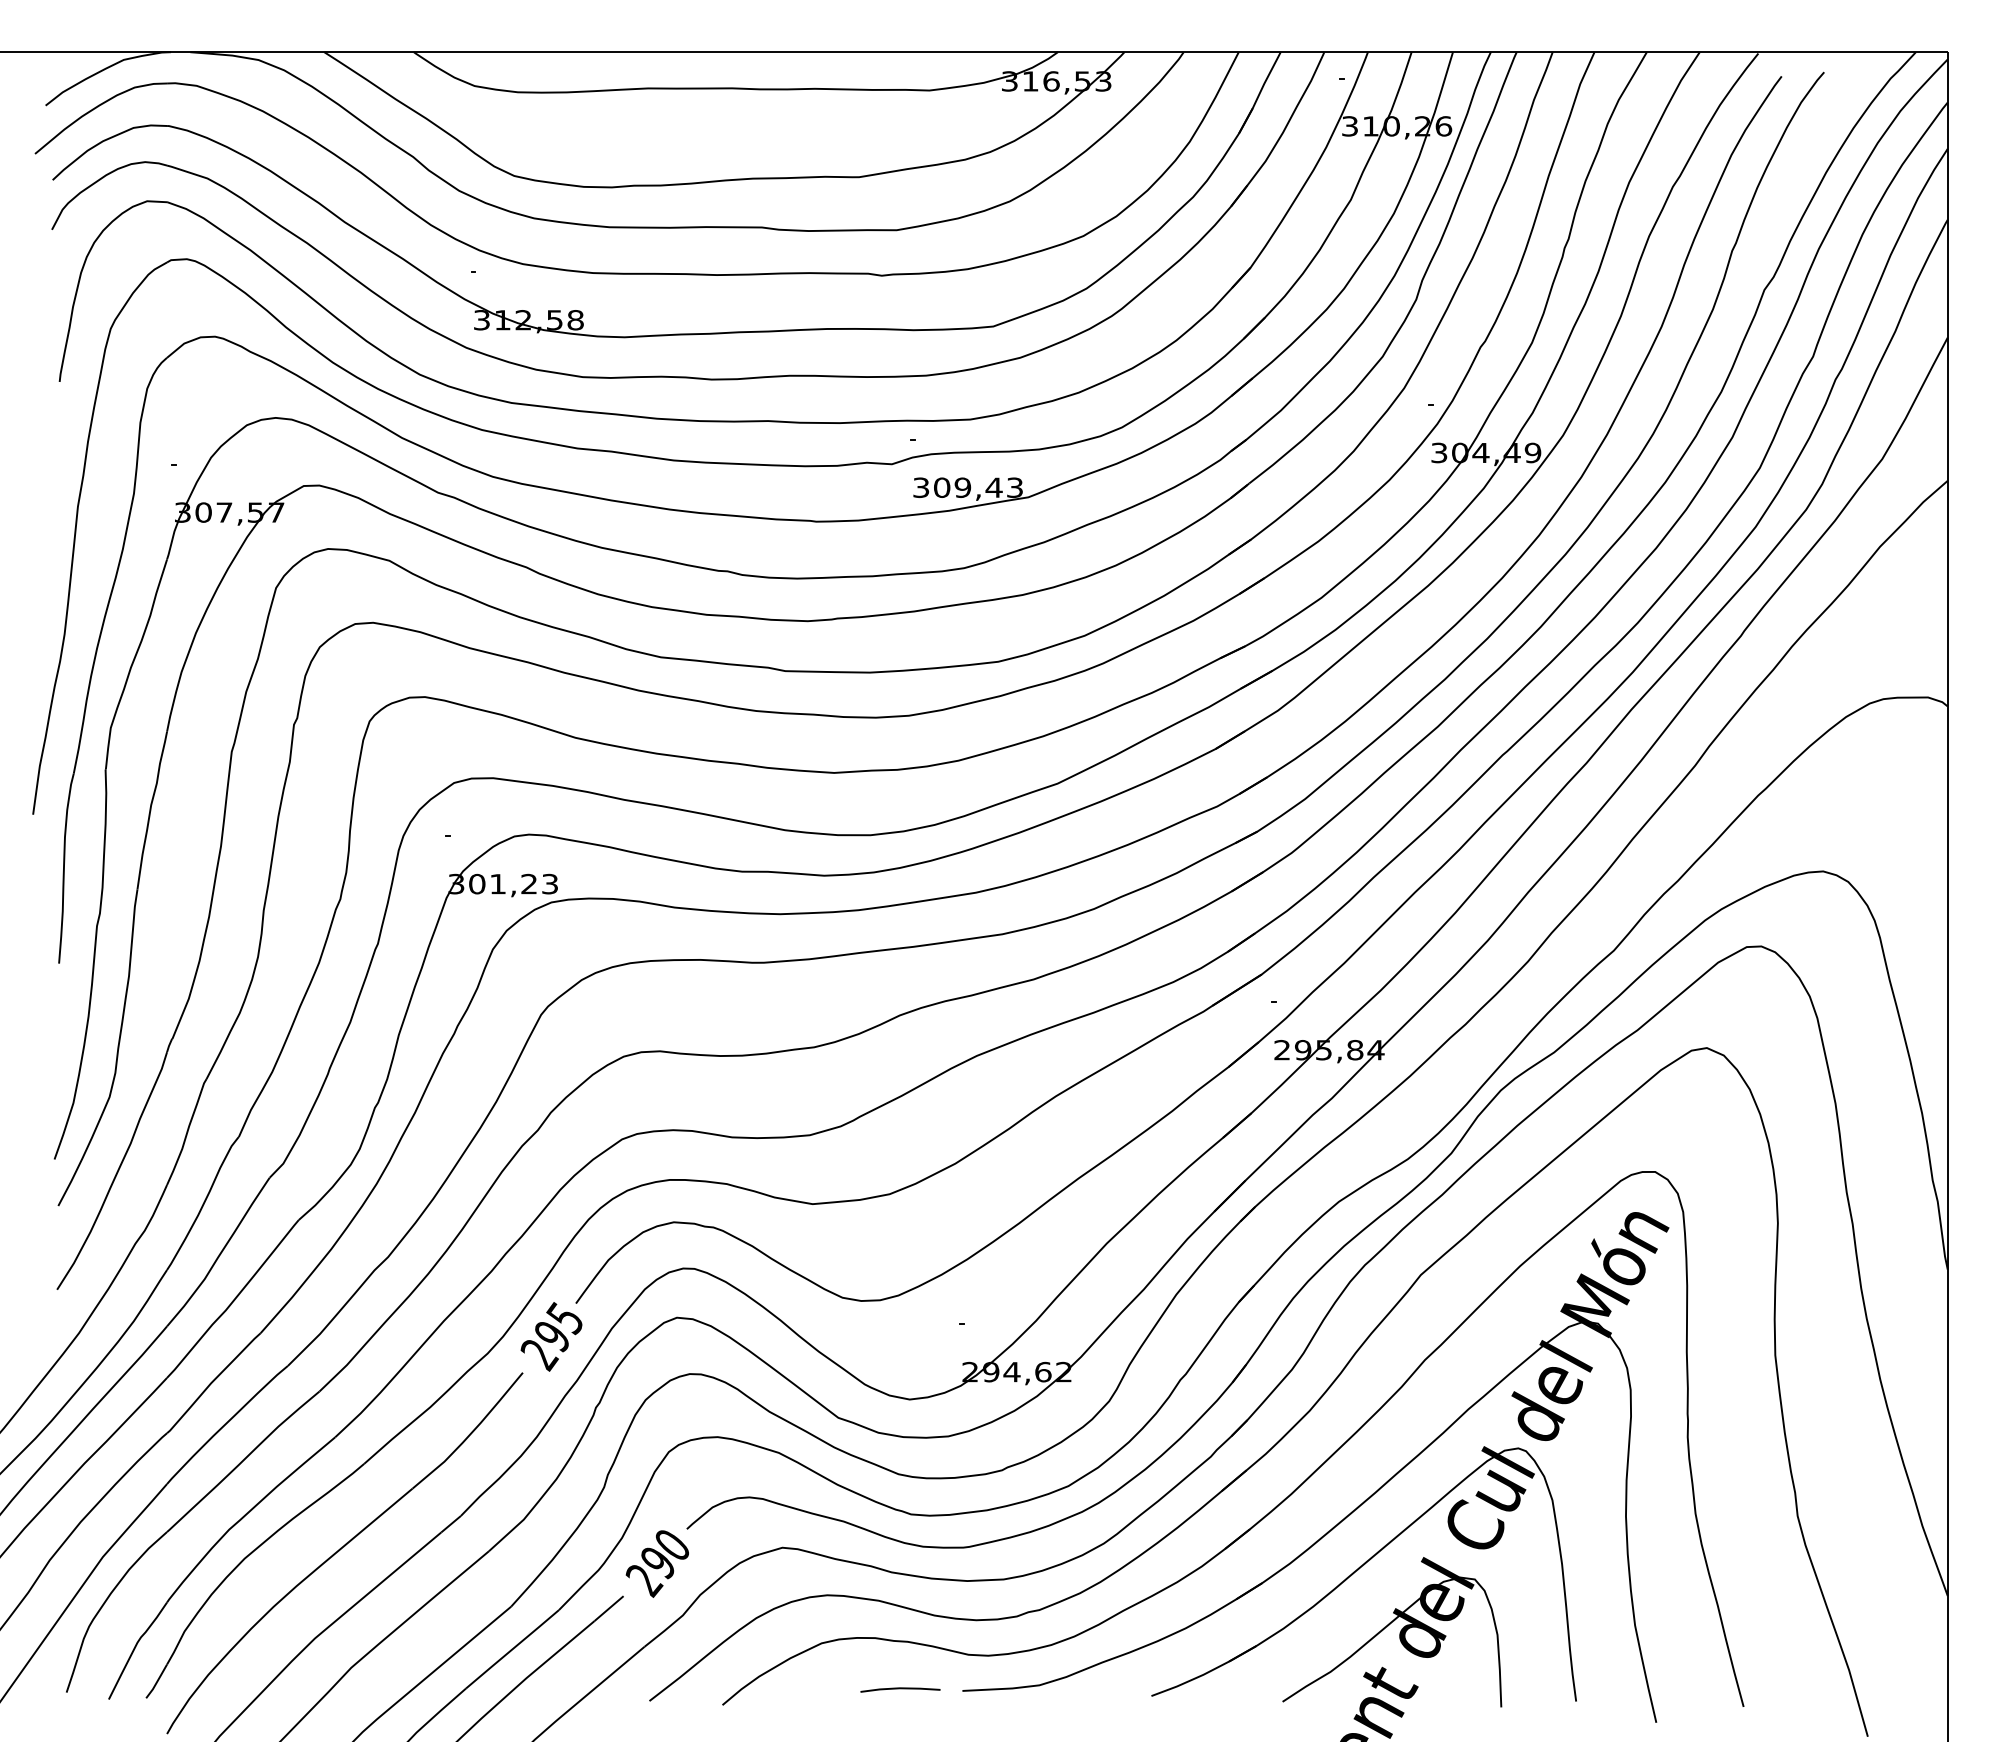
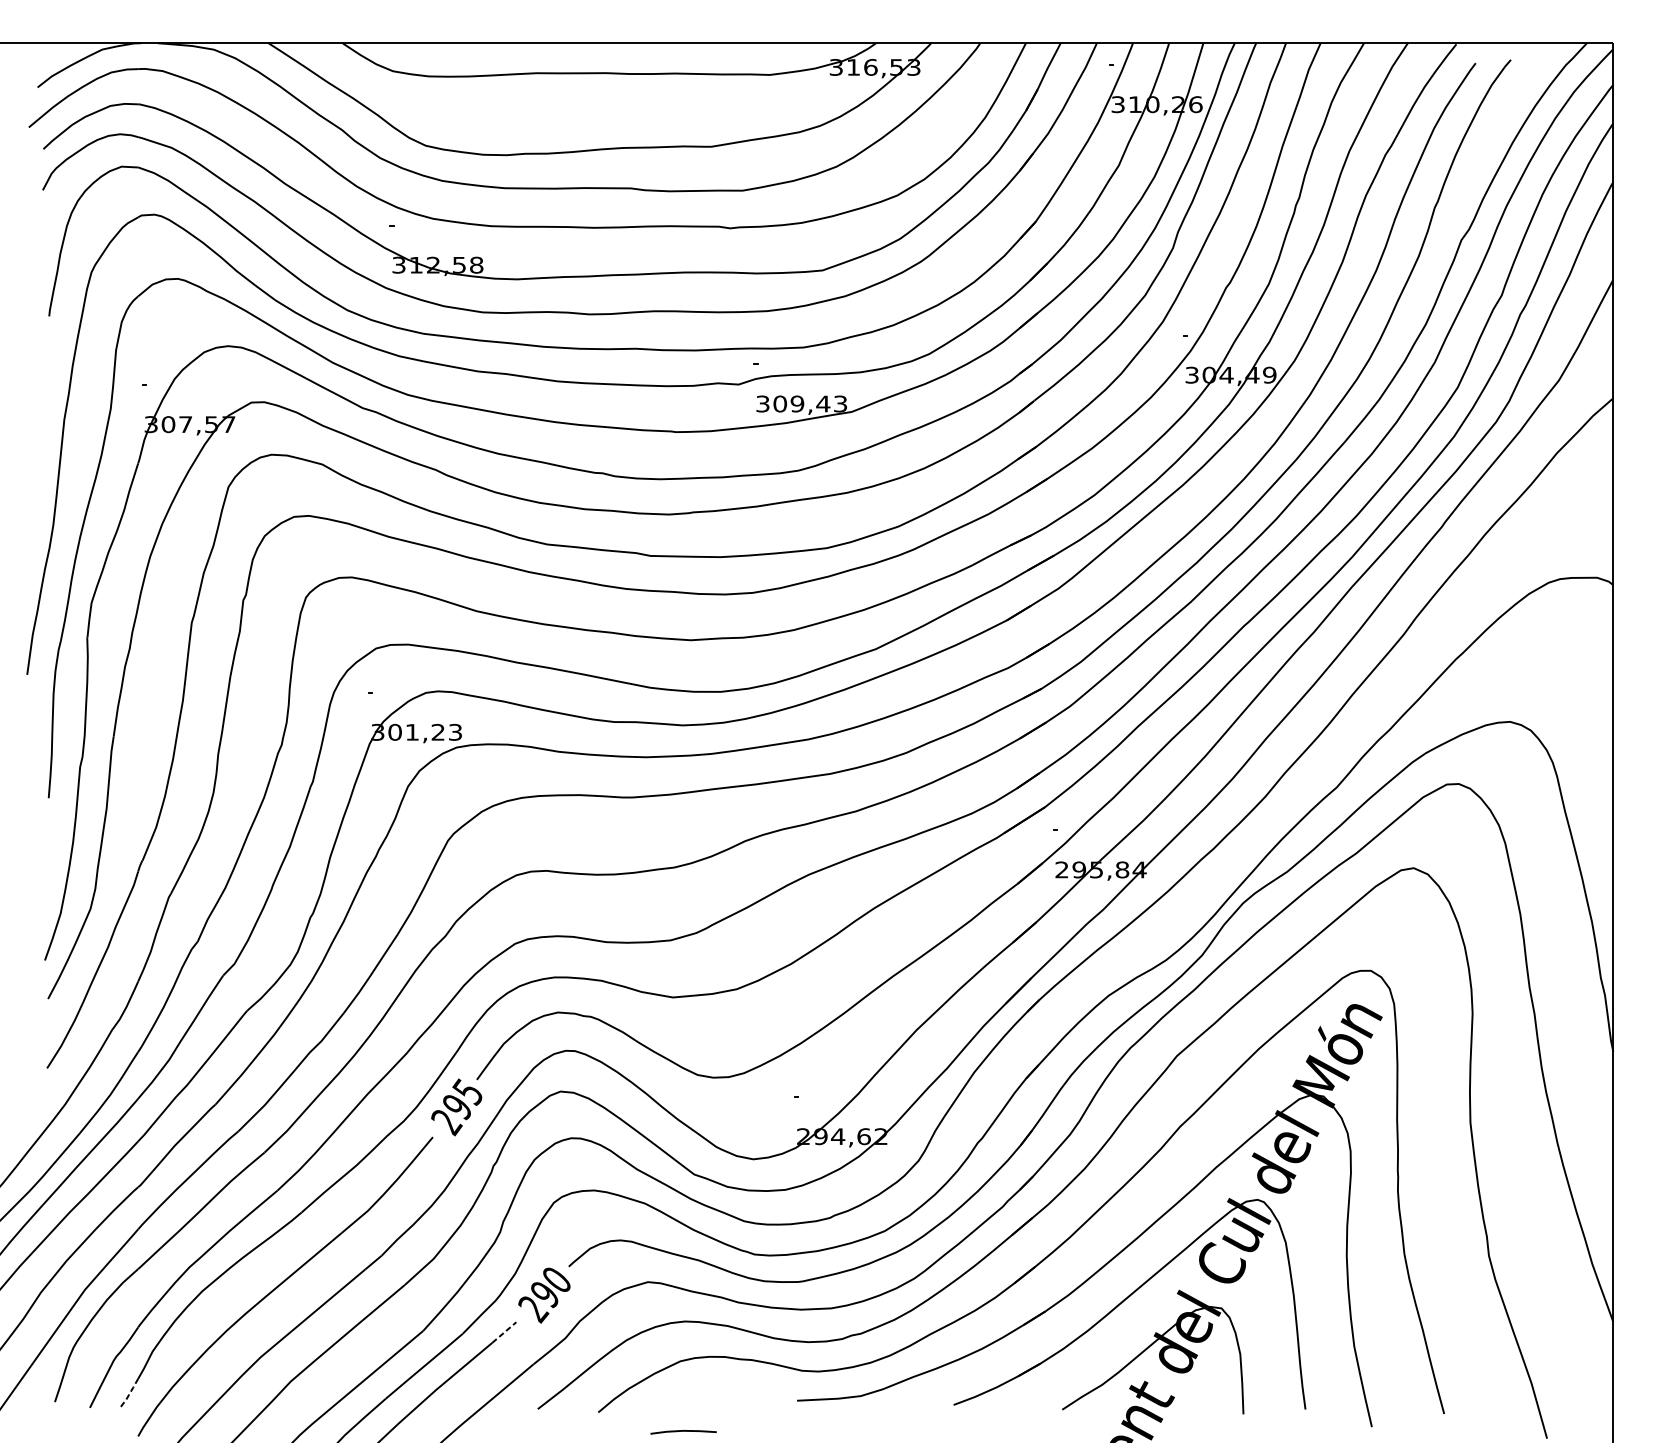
line: (609, 1608) -> (504, 1332), solid -> dashed
line: (157, 1681) -> (130, 1392), solid -> dashed
line: (900, 1689) -> (683, 1431), moved

